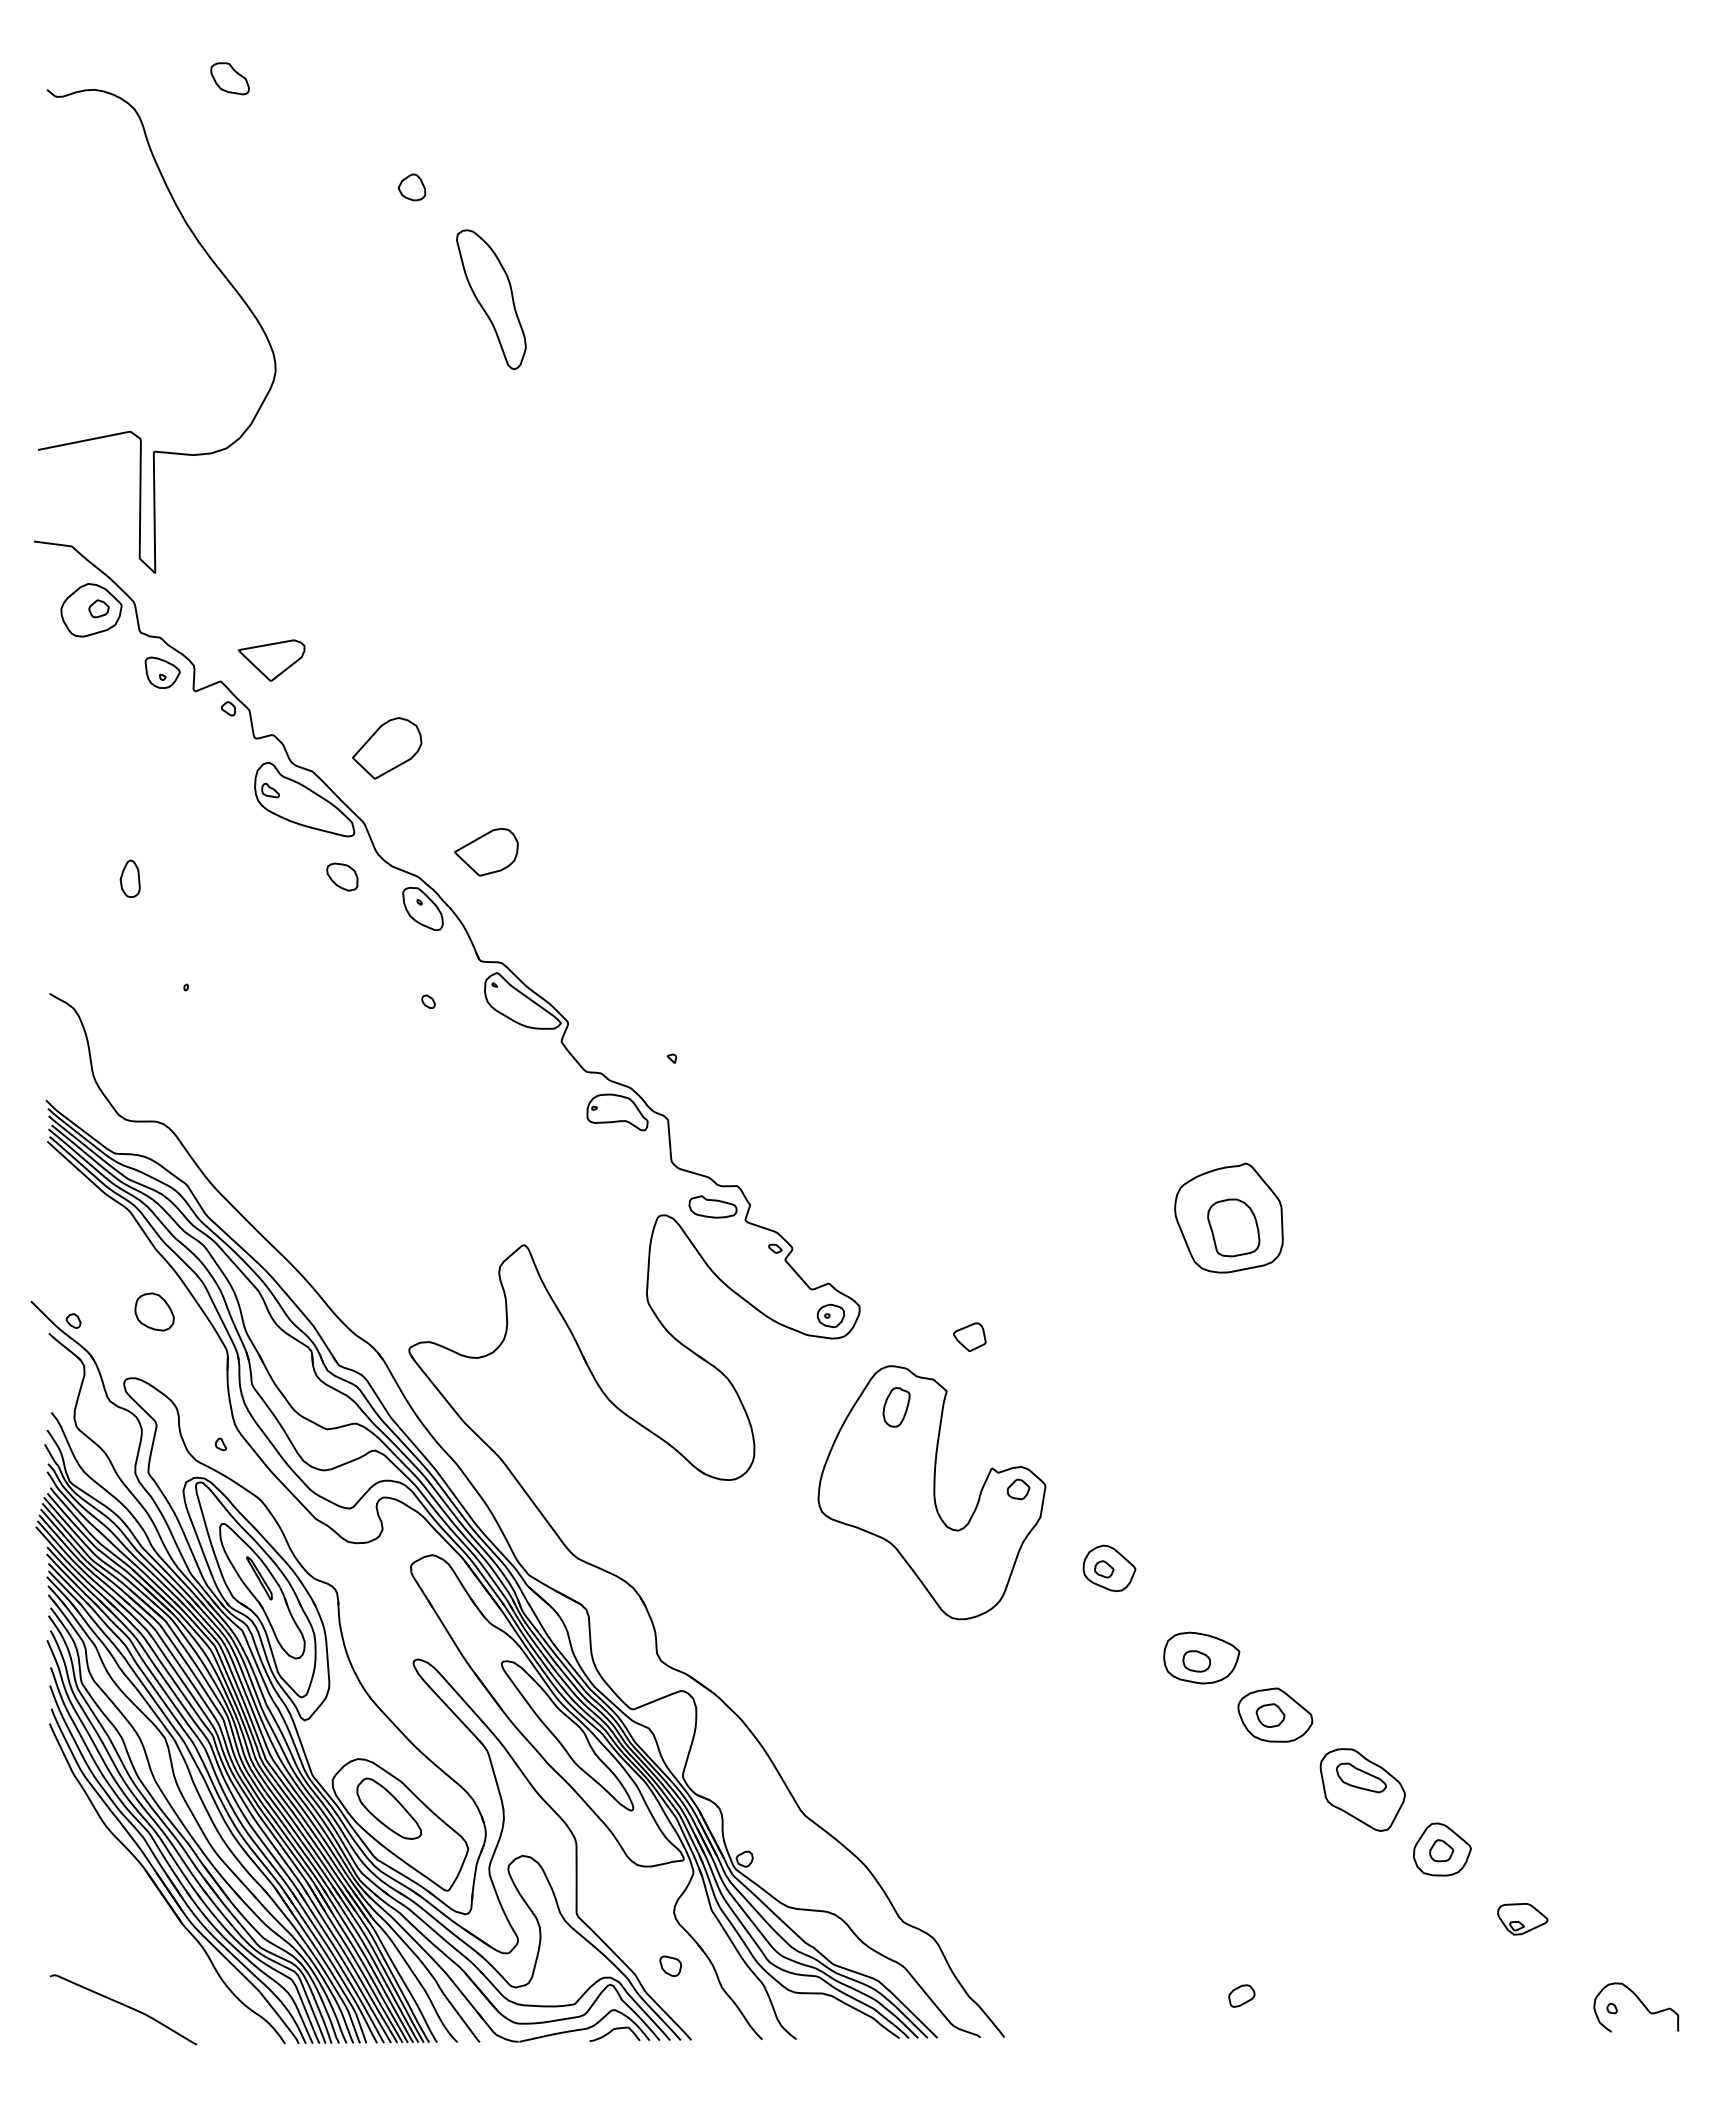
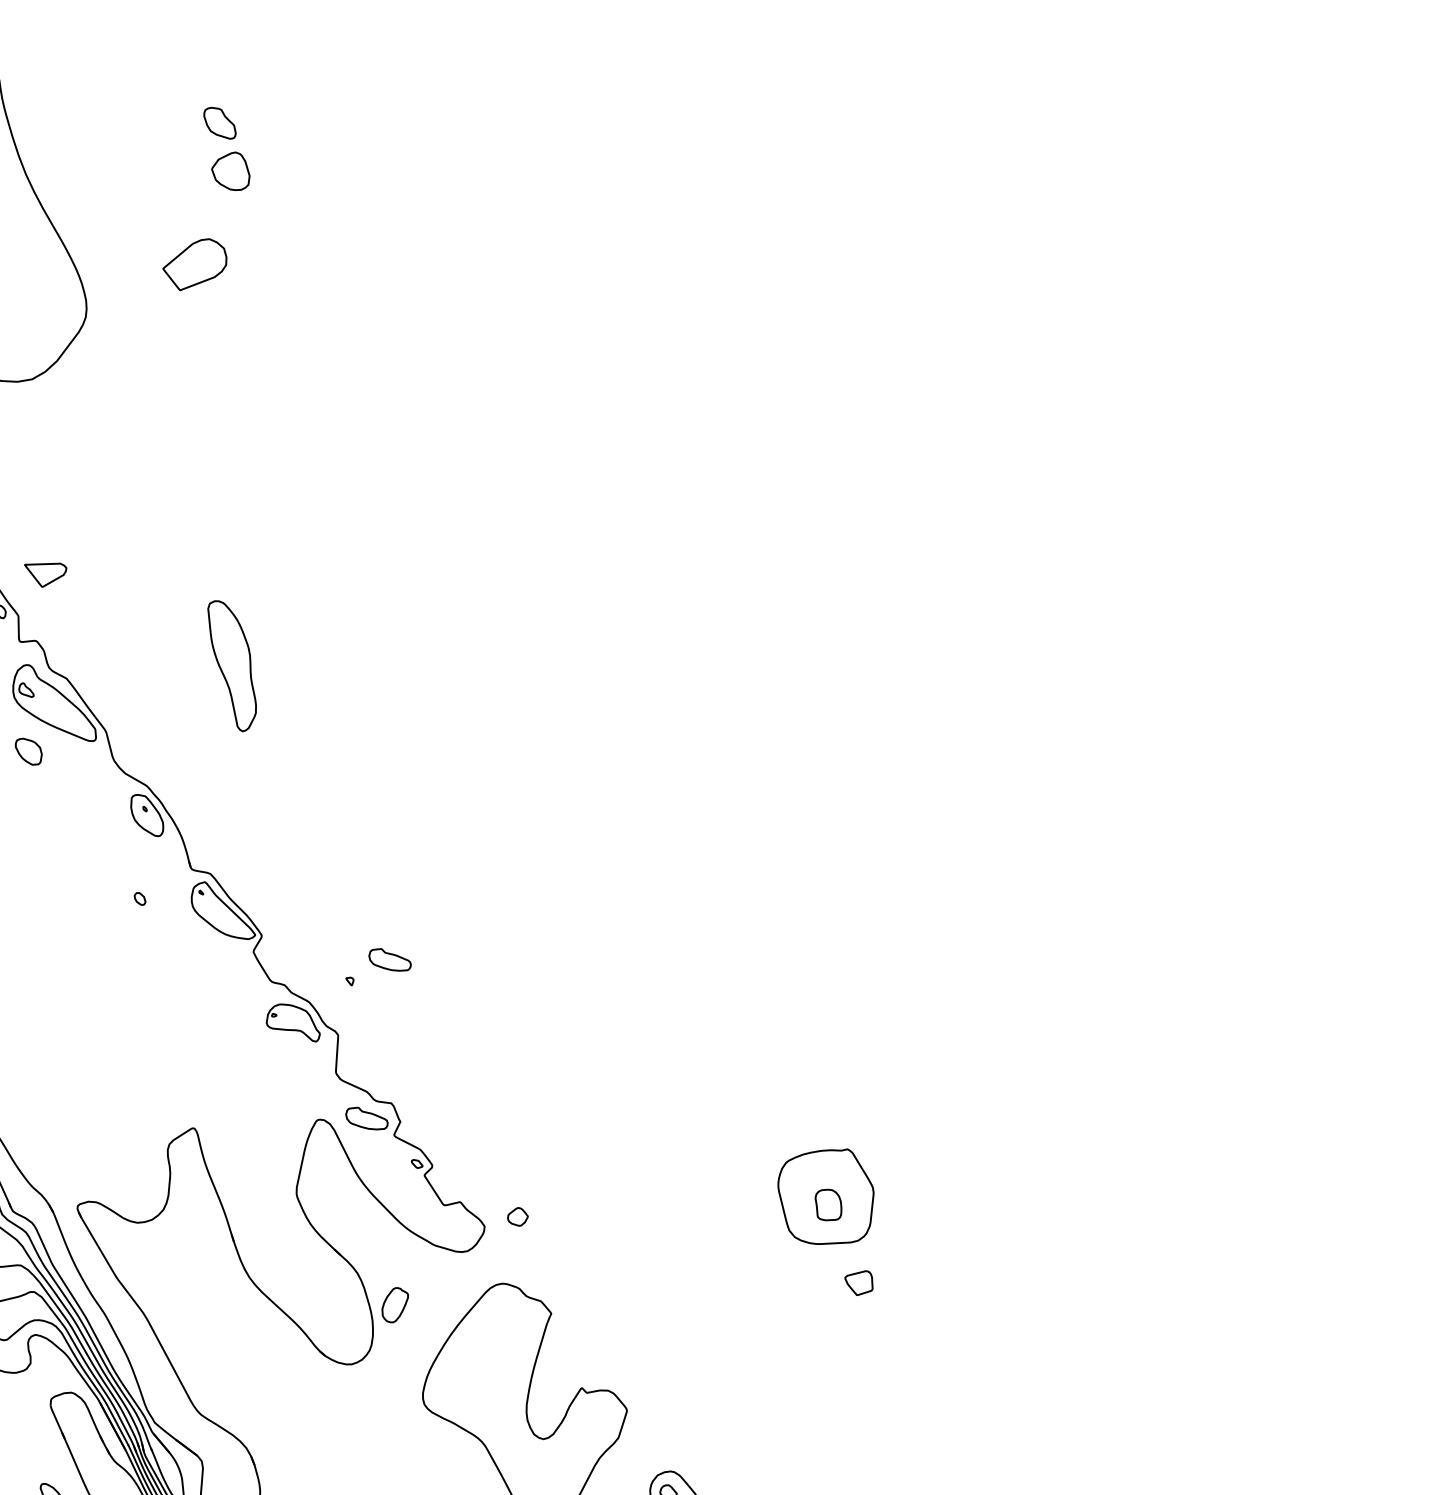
part: (229, 78) -> (219, 122), moved
part: (411, 187) -> (230, 170), size x1.6
part: (491, 299) -> (231, 666), moved
part: (271, 660) -> (44, 574), size x0.7
part: (387, 748) -> (195, 264), moved
part: (486, 851) -> (211, 772), removed
part: (342, 876) -> (28, 751), moved
part: (712, 1028) -> (389, 959), added
part: (1233, 1227) -> (828, 1204), size x0.6
part: (830, 1315) -> (457, 1230), removed
part: (969, 1336) -> (858, 1282), moved
part: (896, 1407) -> (394, 1305), moved
part: (1018, 1489) -> (517, 1216), moved

